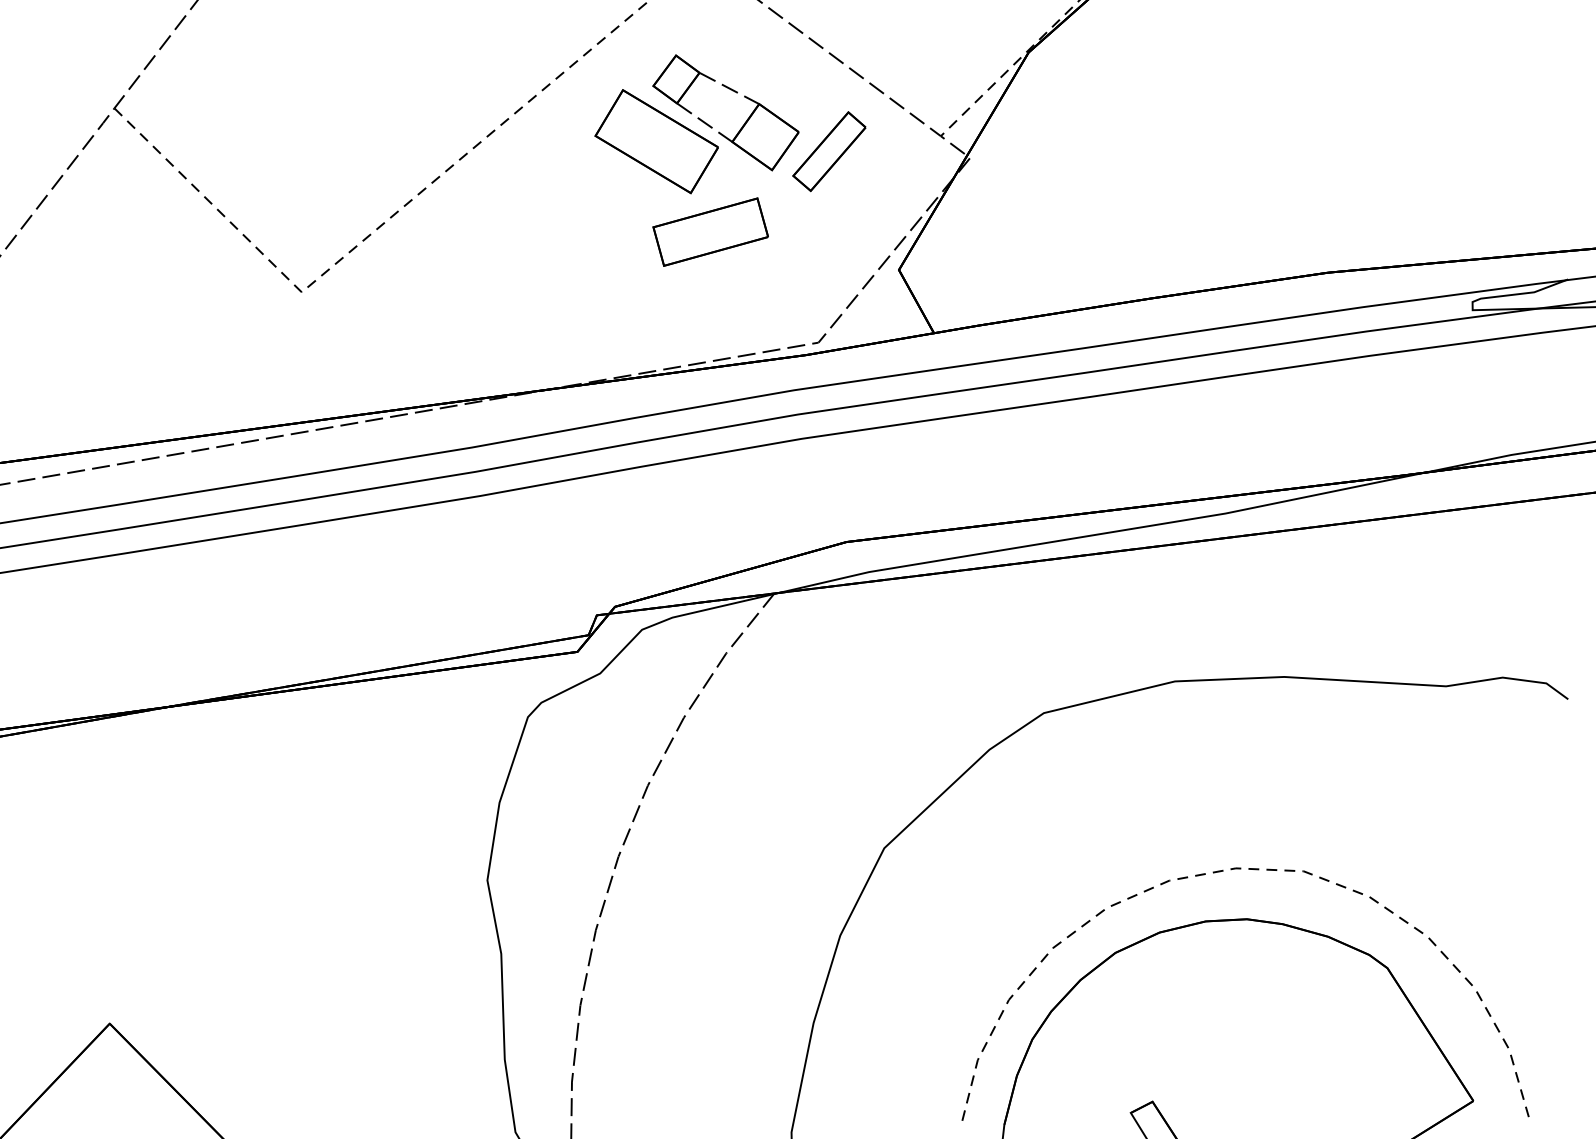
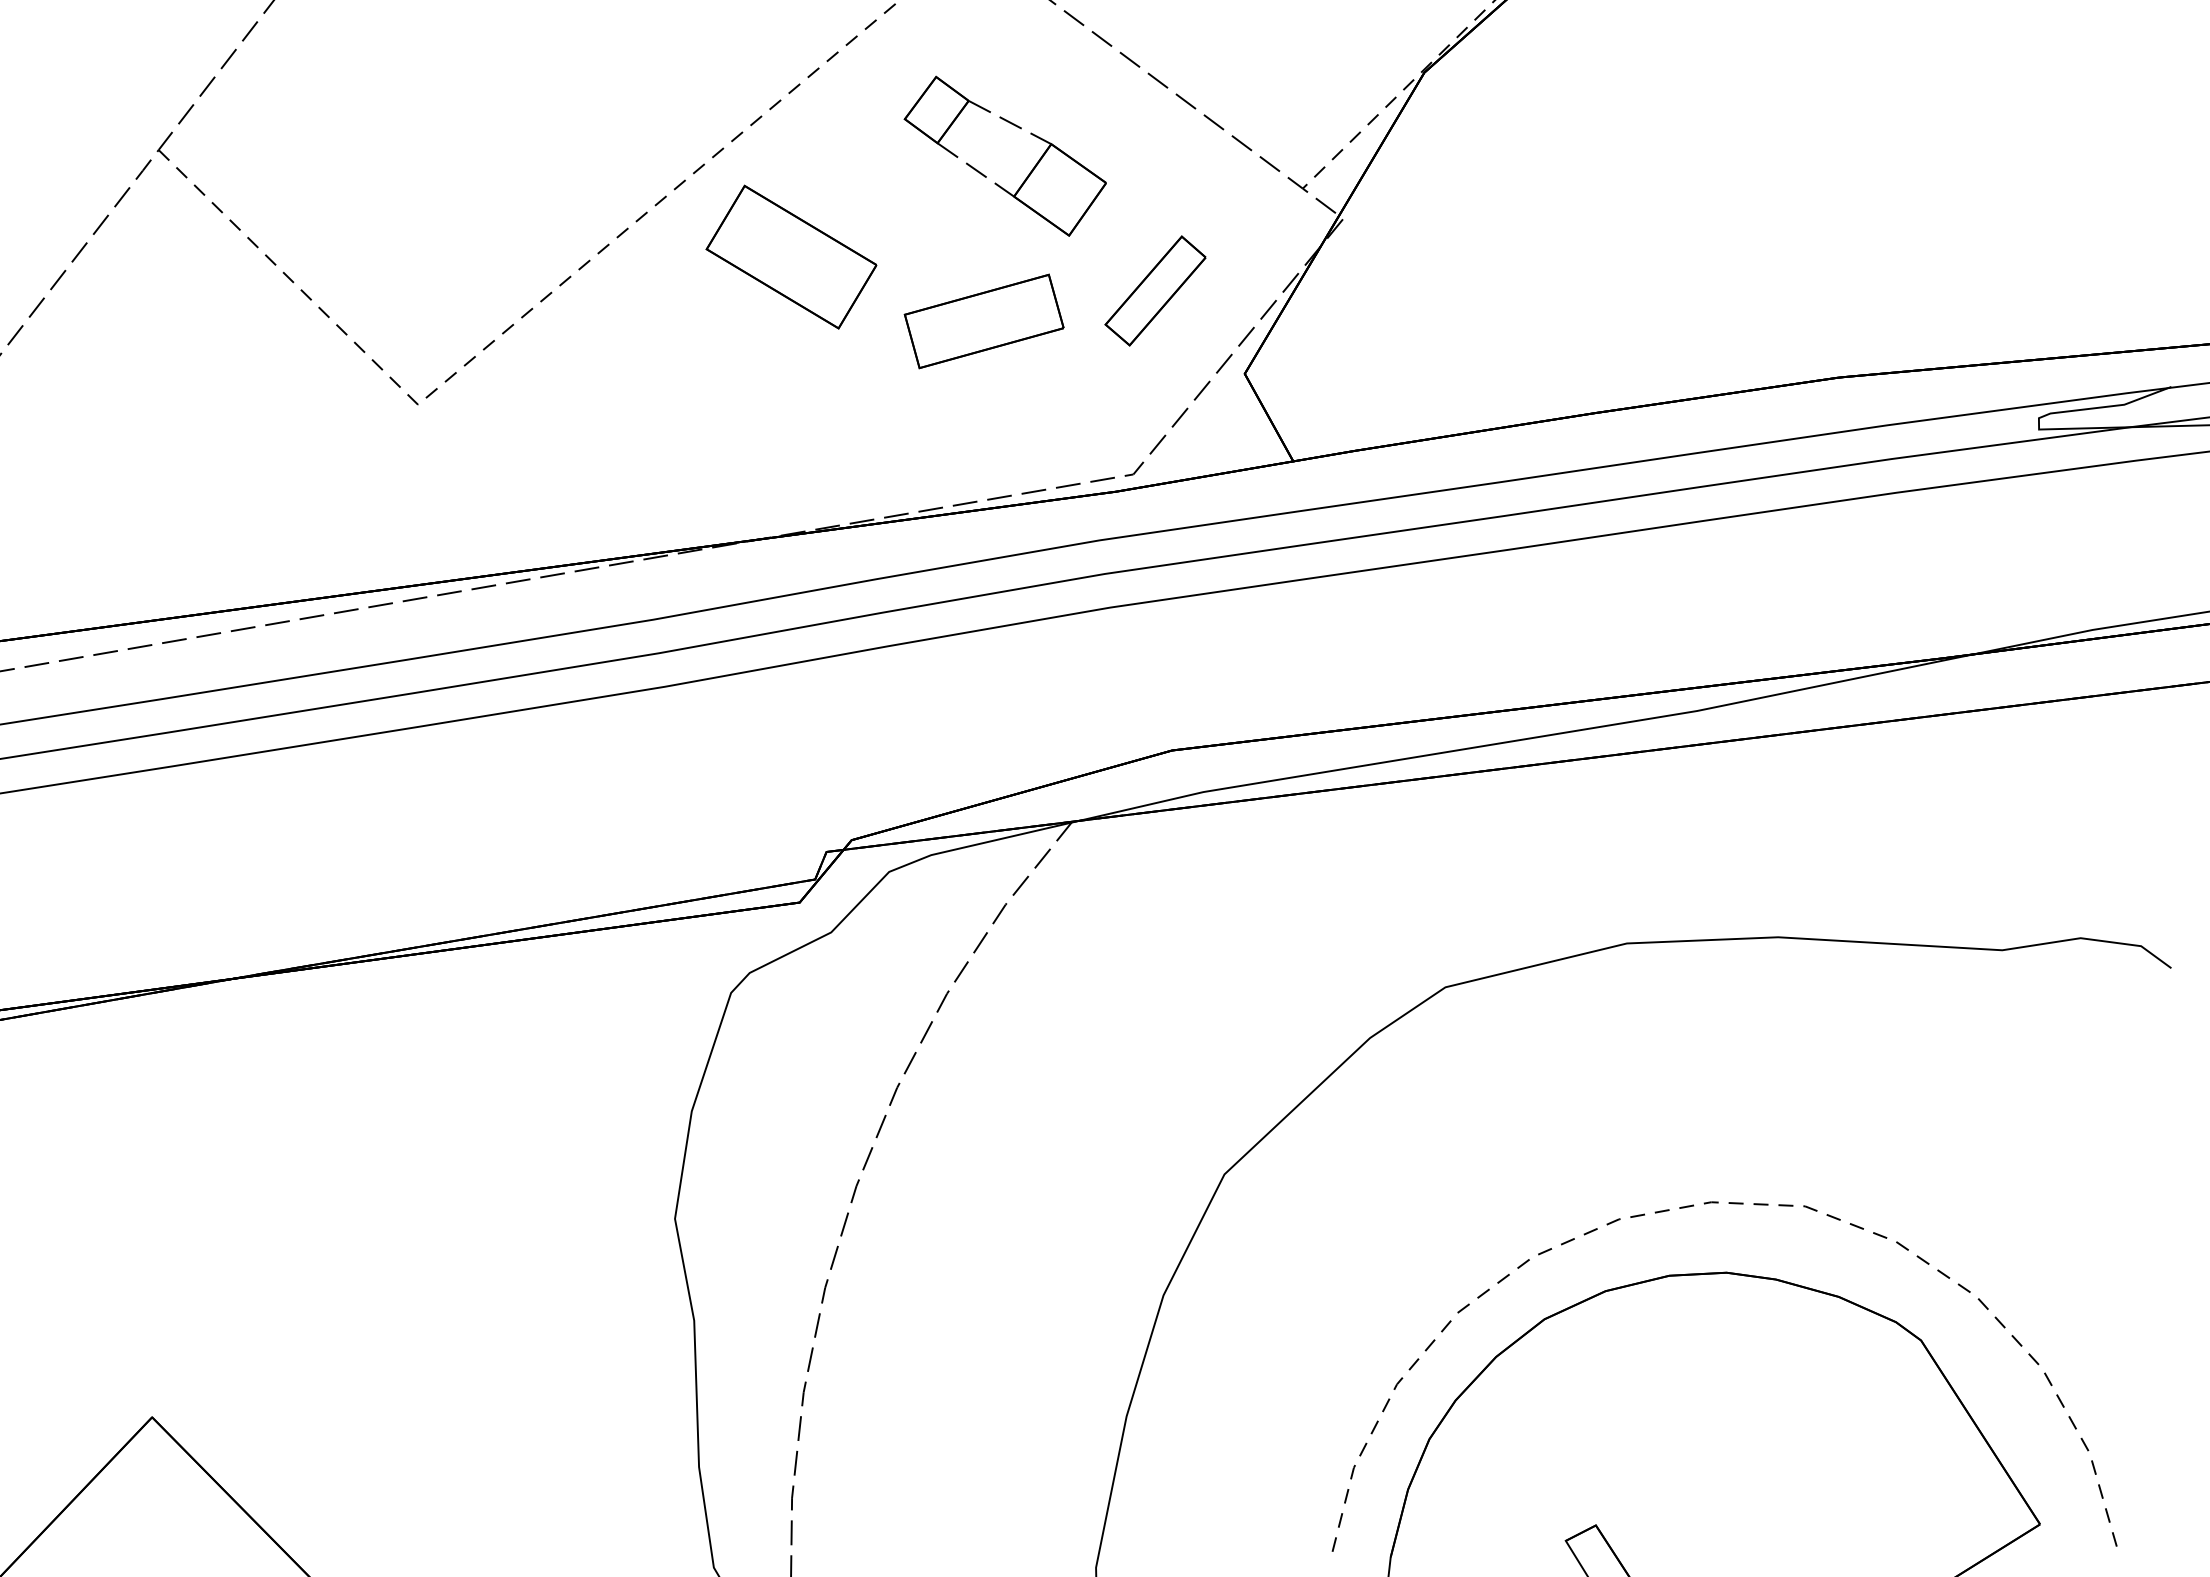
part: (656, 141) -> (791, 256), moved
part: (829, 151) -> (1155, 290), moved

